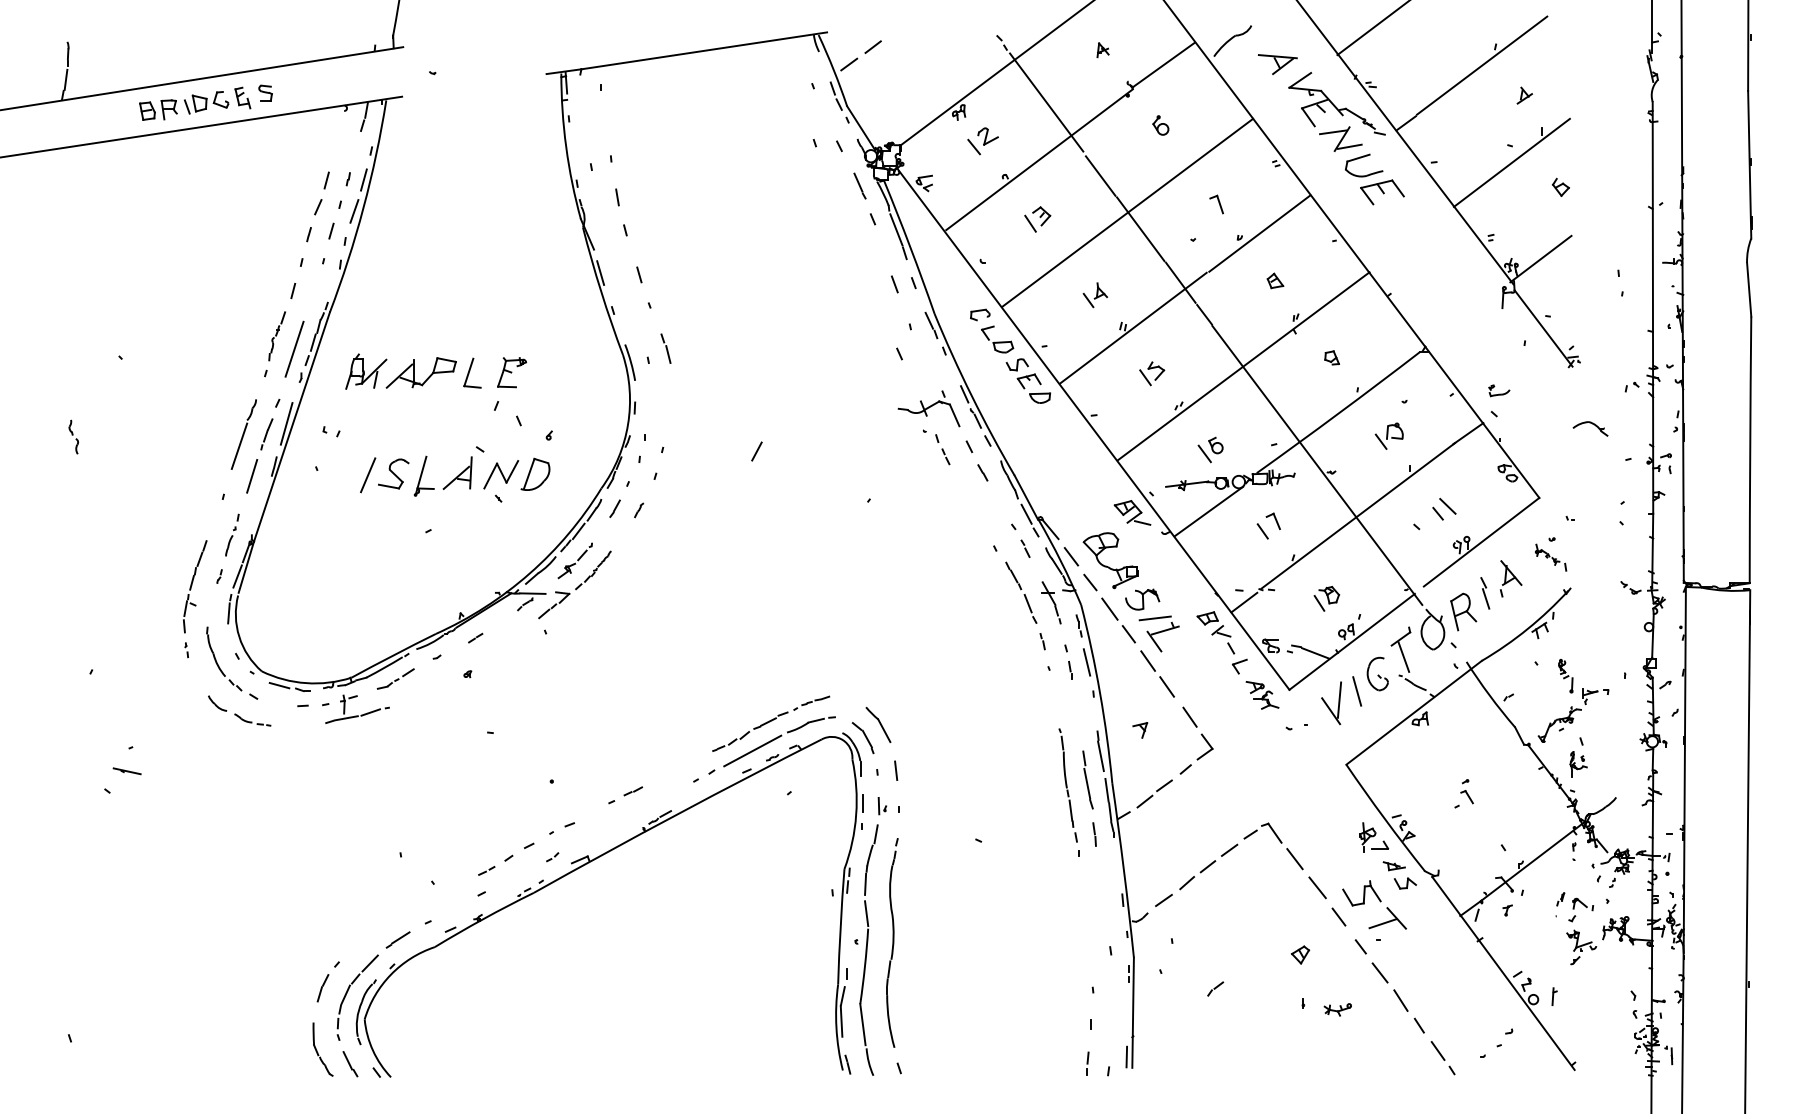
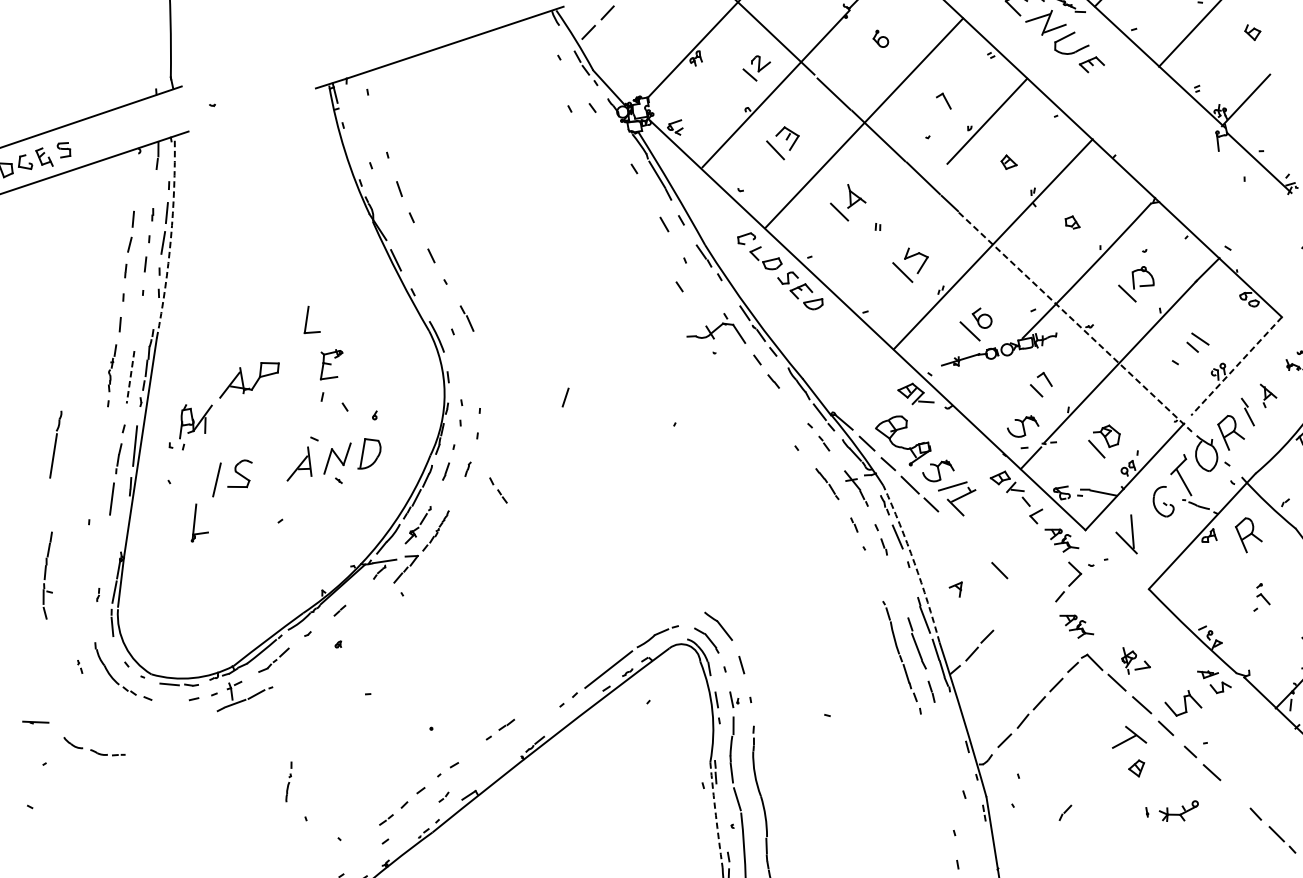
part: (982, 141) -> (756, 68), moved
line: (859, 185) -> (616, 140), removed
part: (1382, 192) -> (1092, 64), size x0.6
arc: (363, 207) -> (170, 238), solid -> dashed
part: (1037, 219) -> (783, 143), size x1.4
part: (1094, 295) -> (847, 203), size x1.6
line: (1133, 327) -> (887, 226), removed
line: (294, 349) -> (130, 377), solid -> dashed
part: (366, 371) -> (195, 419), moved
part: (472, 372) -> (310, 319), moved
part: (1152, 373) -> (911, 264), size x1.6
part: (1499, 390) -> (1229, 226), removed
part: (243, 434) -> (55, 444), moved
part: (1388, 435) -> (1135, 284), size x1.4
part: (942, 449) -> (498, 490), moved
part: (1210, 449) -> (976, 324), size x1.4
line: (1317, 465) -> (1075, 322), solid -> dashed
part: (423, 475) -> (196, 521), moved
line: (1208, 511) -> (984, 381), removed
part: (232, 534) -> (288, 781), moved
line: (1481, 542) -> (1236, 366), solid -> dashed
part: (1241, 567) -> (1022, 426), added
part: (1510, 578) -> (1268, 394), size x0.7
part: (195, 586) -> (49, 575), moved
part: (1021, 592) -> (827, 483), size x0.6
part: (1326, 598) -> (1104, 441), size x1.4
part: (1157, 673) -> (963, 536), removed
line: (1357, 691) -> (1147, 521), removed
arc: (1100, 693) -> (914, 563), solid -> dashed
part: (239, 710) -> (94, 745), moved
part: (771, 723) -> (621, 641), removed
part: (1463, 724) -> (1248, 534), added
part: (1196, 753) -> (1067, 580), moved
line: (126, 771) -> (35, 722), moved
part: (1262, 790) -> (1076, 625), added
part: (1374, 837) -> (1135, 659), moved
part: (1387, 918) -> (1127, 736), moved
arc: (840, 926) -> (715, 814), solid -> dashed
line: (1400, 1000) -> (1234, 794), removed
part: (1337, 1009) -> (1179, 812), size x1.6

